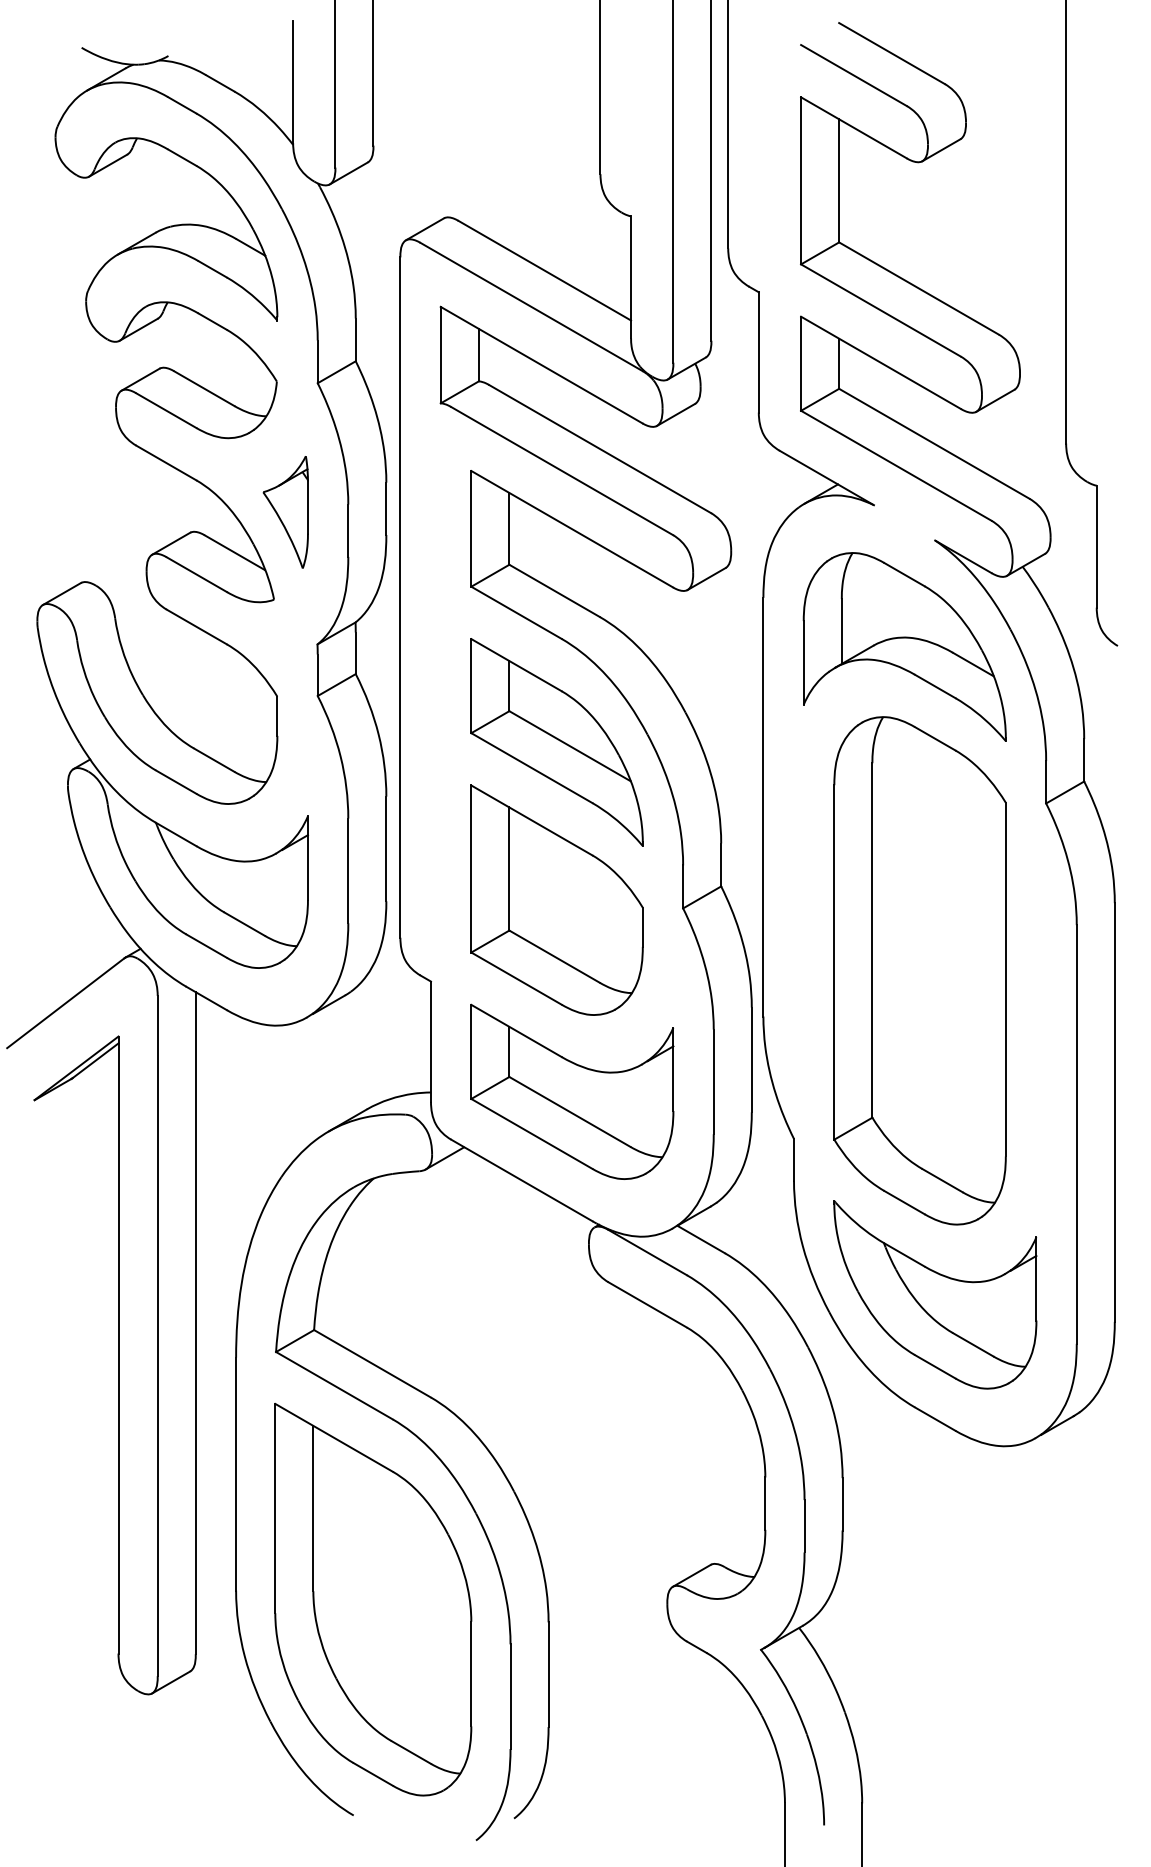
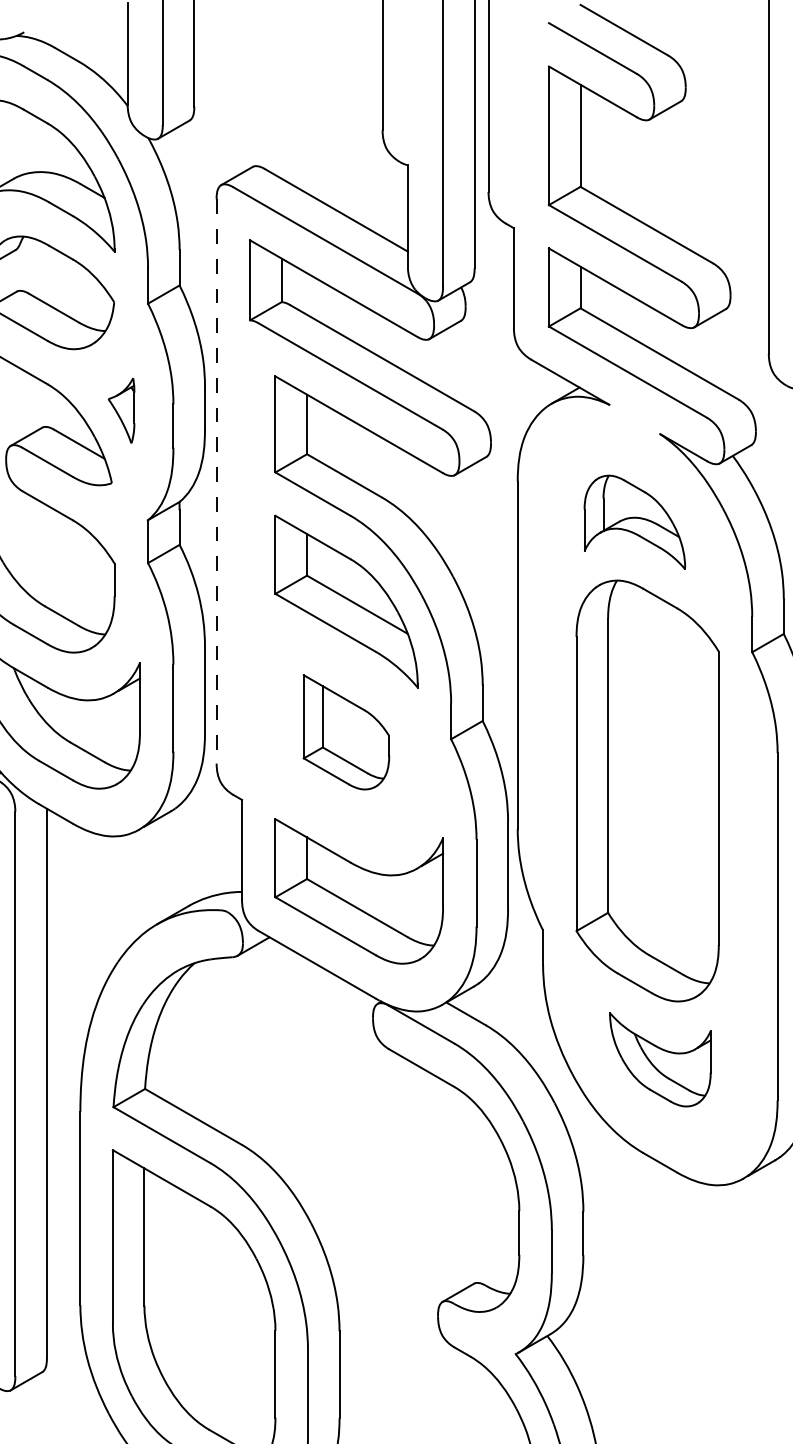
part: (285, 512) -> (121, 410), size x0.7
line: (400, 598) -> (216, 482), solid -> dashed
part: (904, 646) -> (634, 522), size x0.6
part: (556, 899) -> (346, 731), size x0.6
part: (935, 1294) -> (660, 1059), size x0.6

